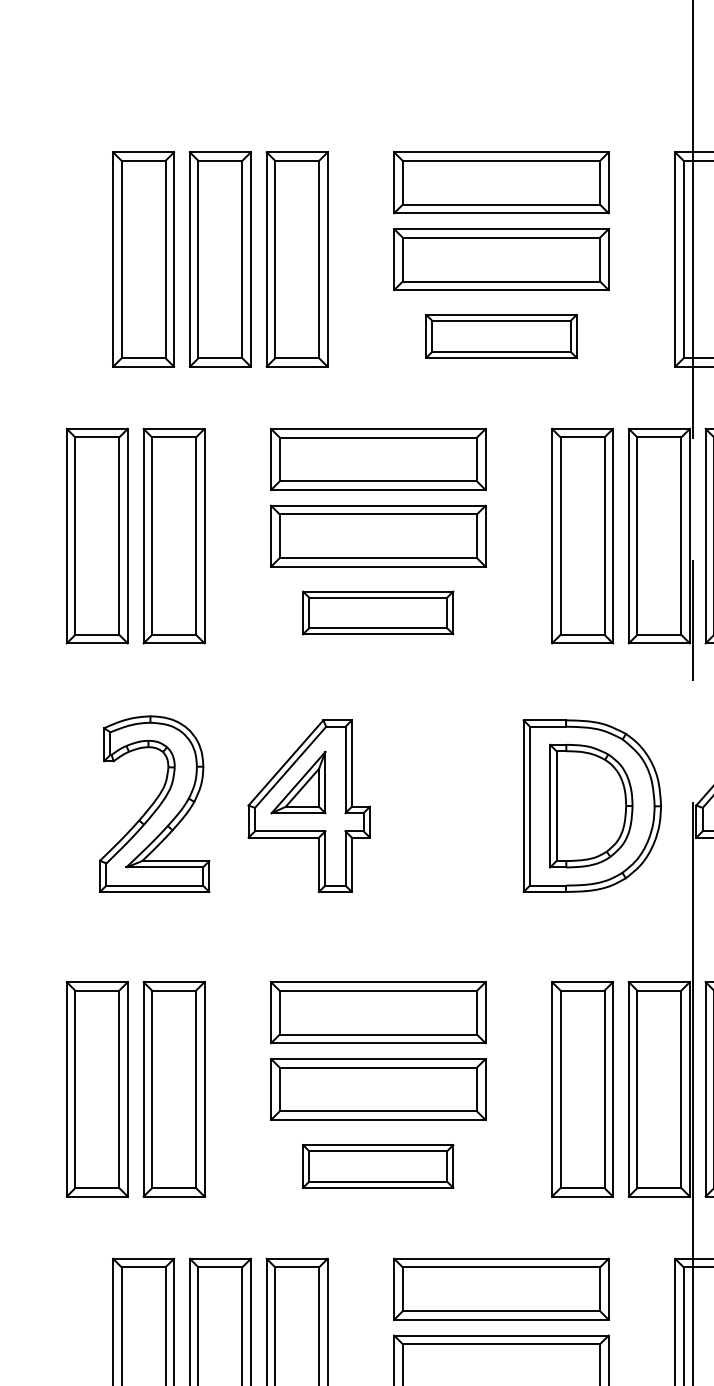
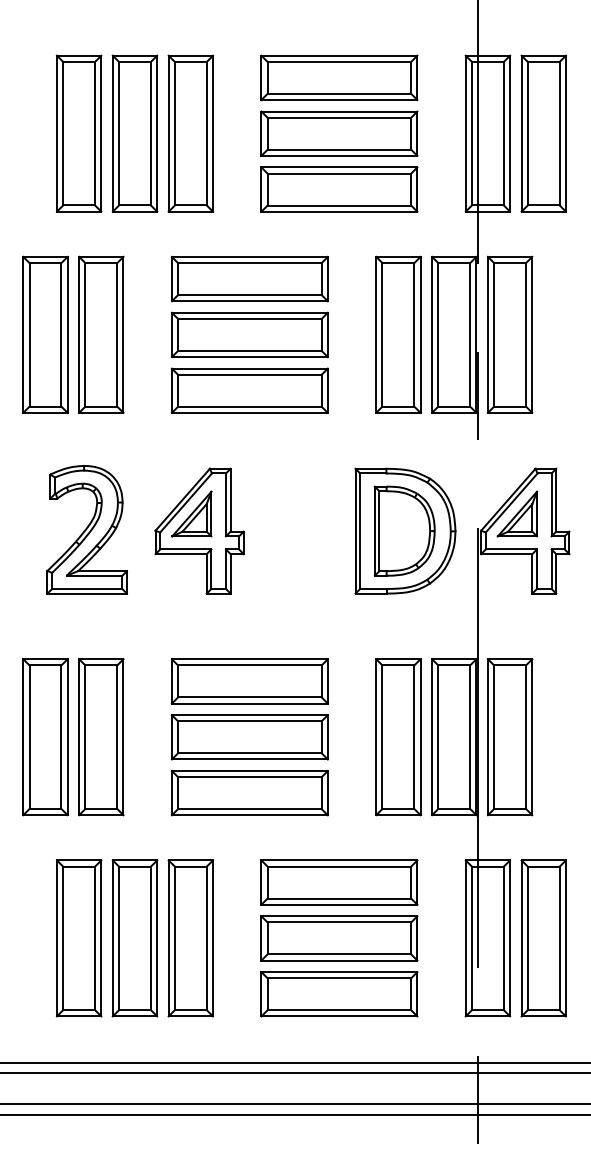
part: (501, 336) -> (339, 189), size x1.43
part: (377, 612) -> (249, 390), size x1.43
part: (377, 1166) -> (249, 793), size x1.43

